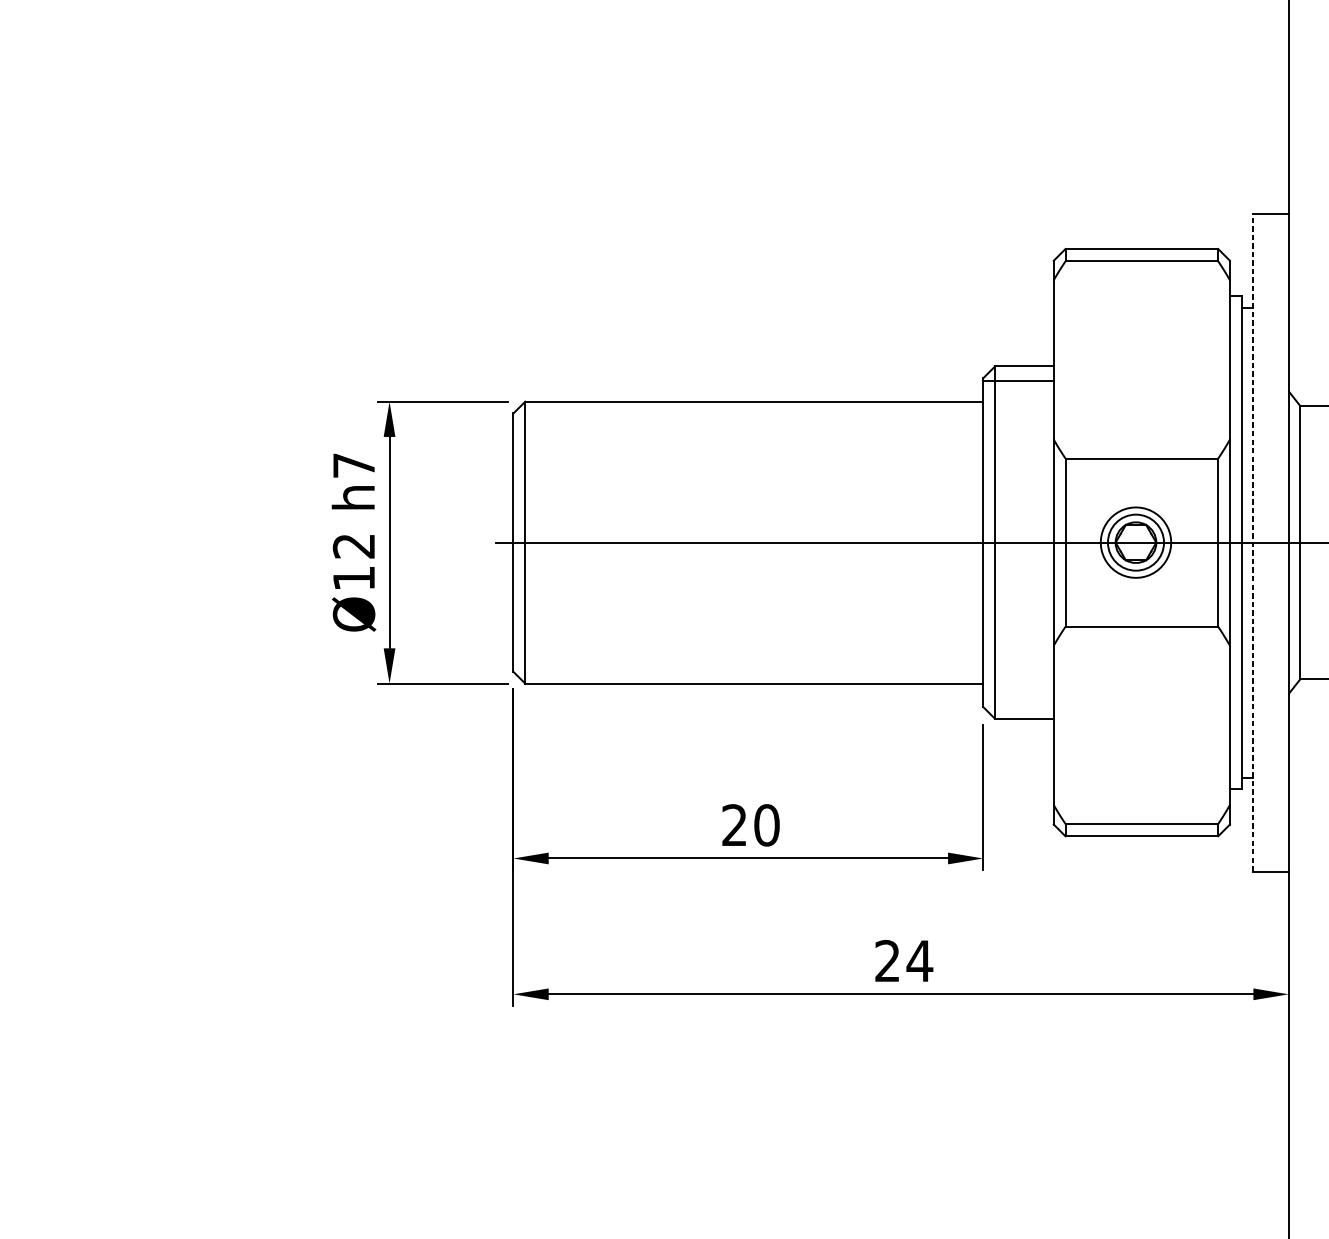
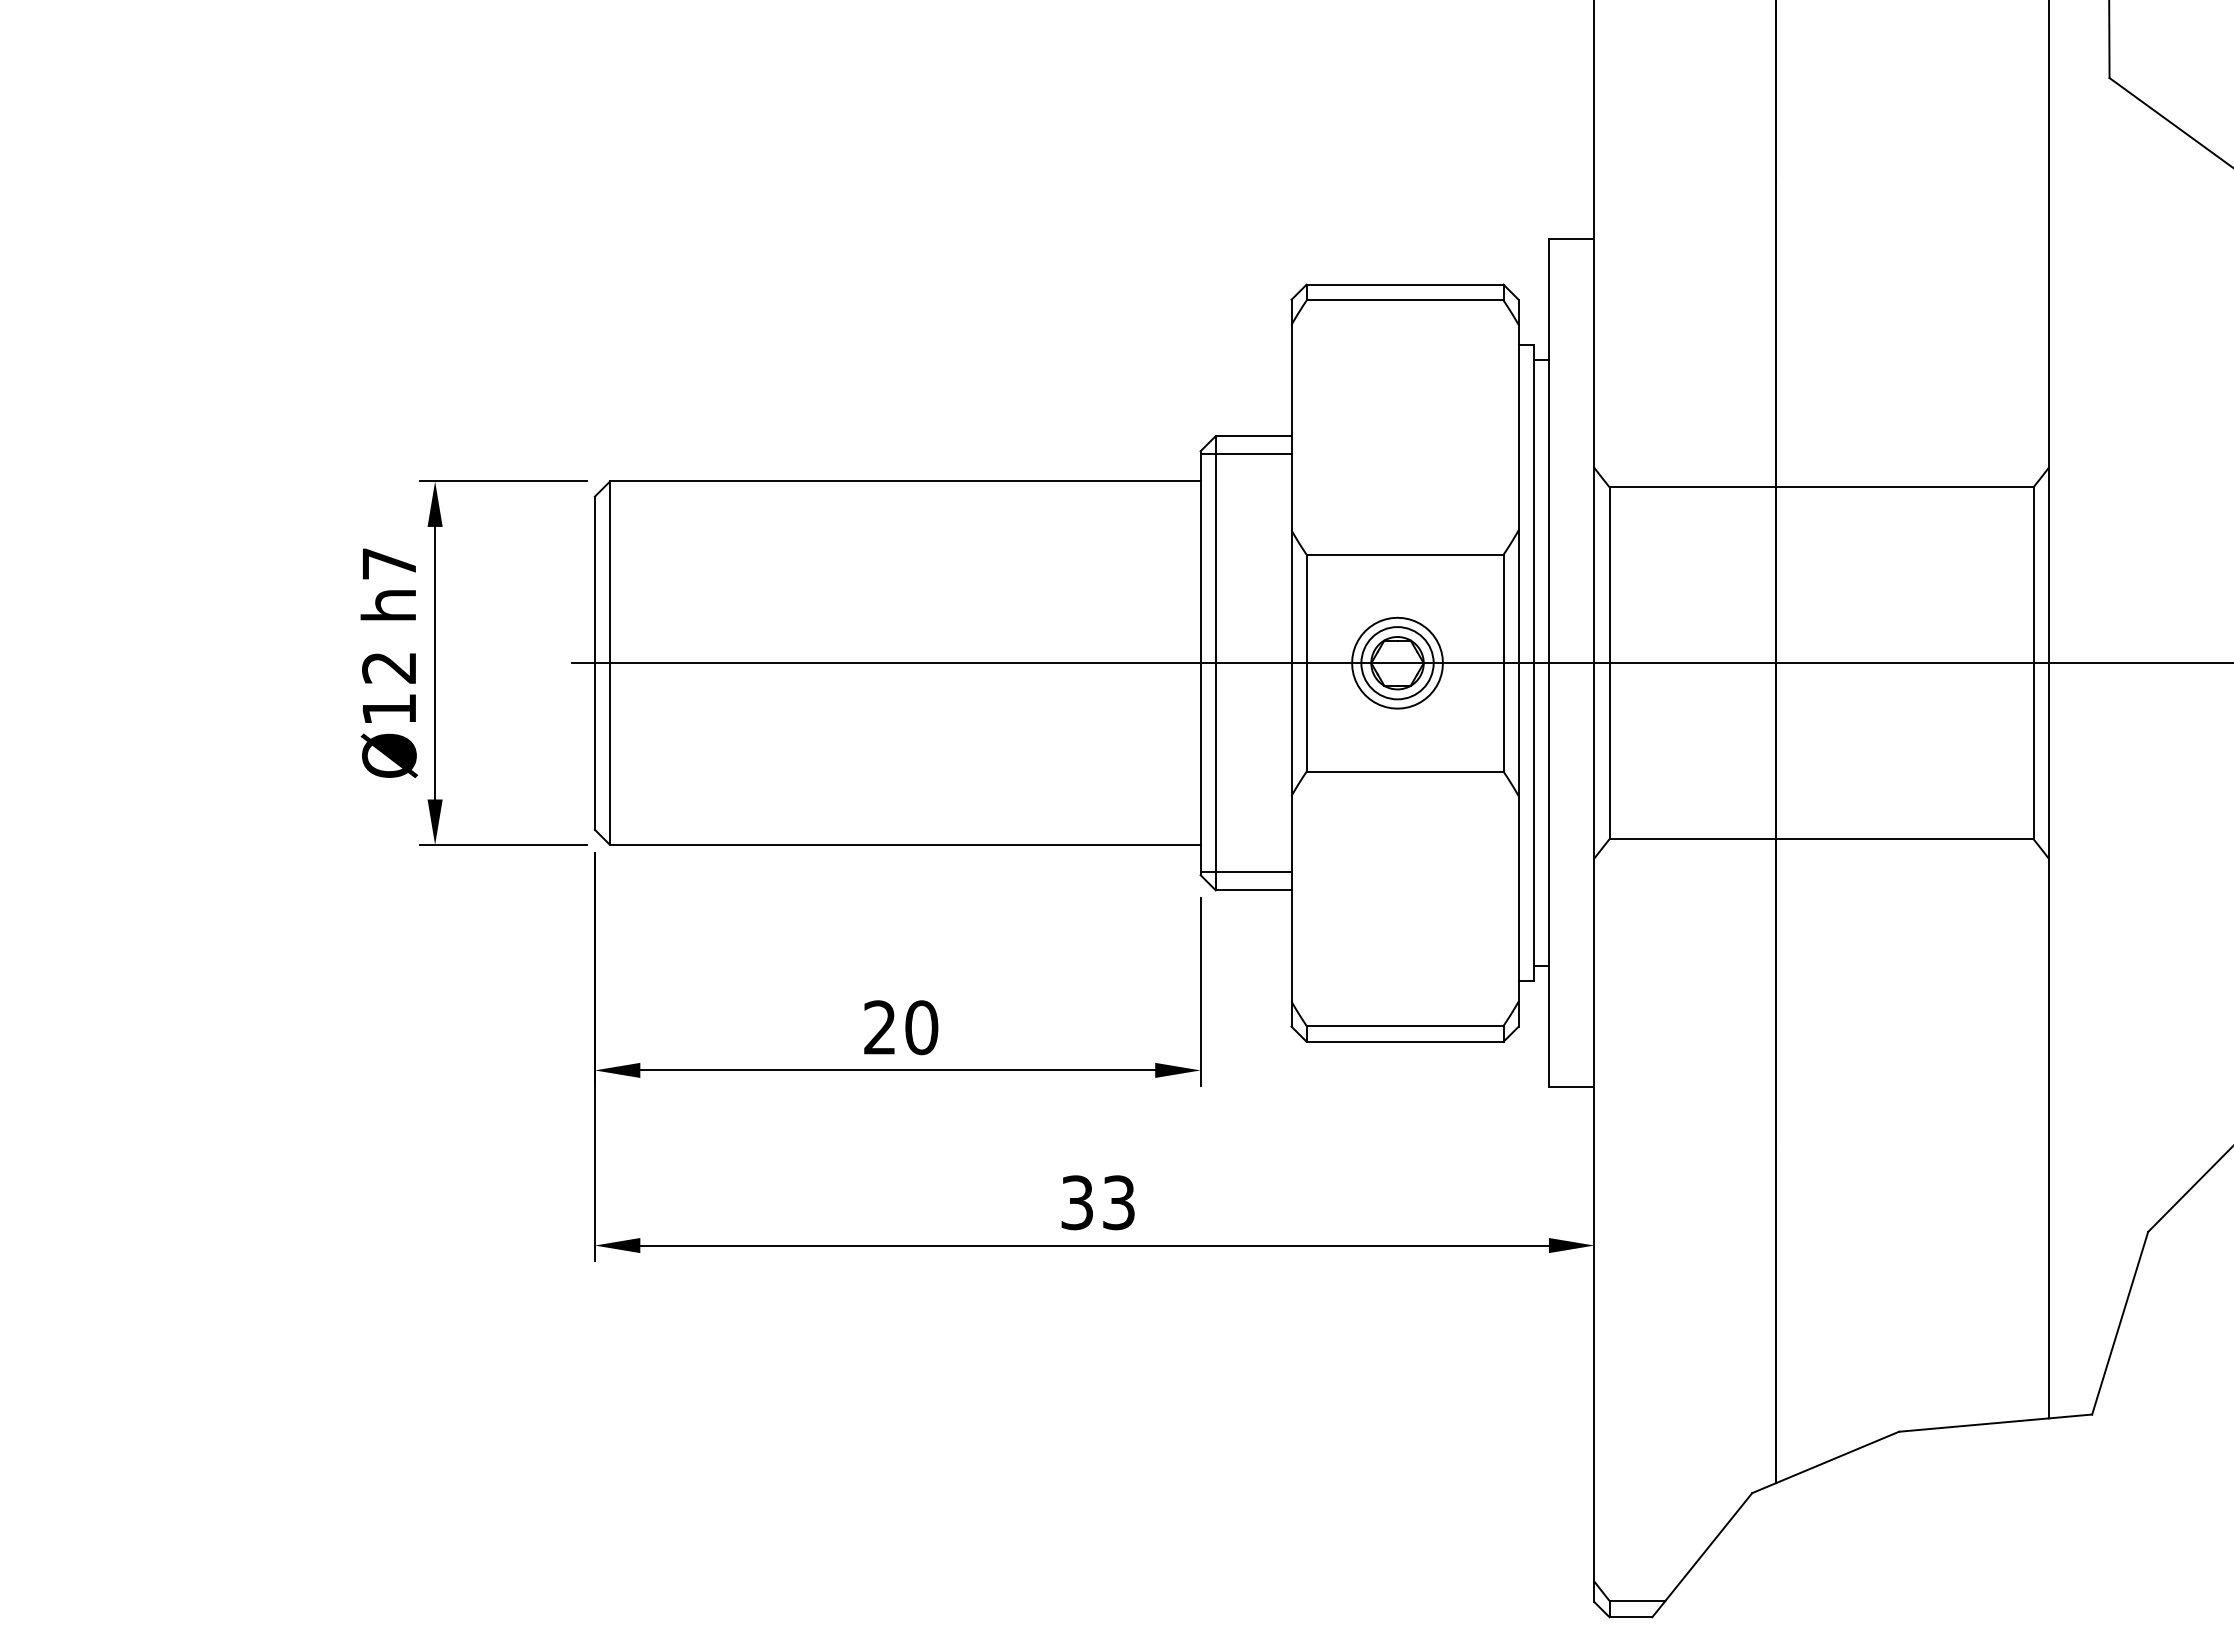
line: (1253, 542) -> (1548, 662), dashed -> solid
line: (1018, 704) -> (1245, 872), added
text: (904, 960) -> (1098, 1202), 24 -> 33

